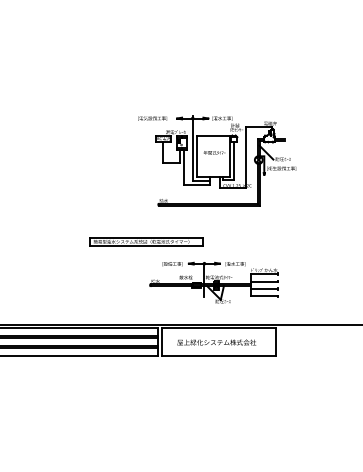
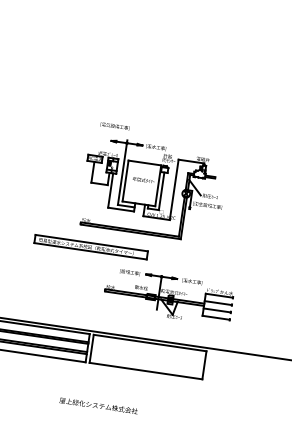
part: (225, 160) -> (153, 189), moved
part: (213, 282) -> (167, 296), moved
text: (216, 342) -> (98, 405), moved

